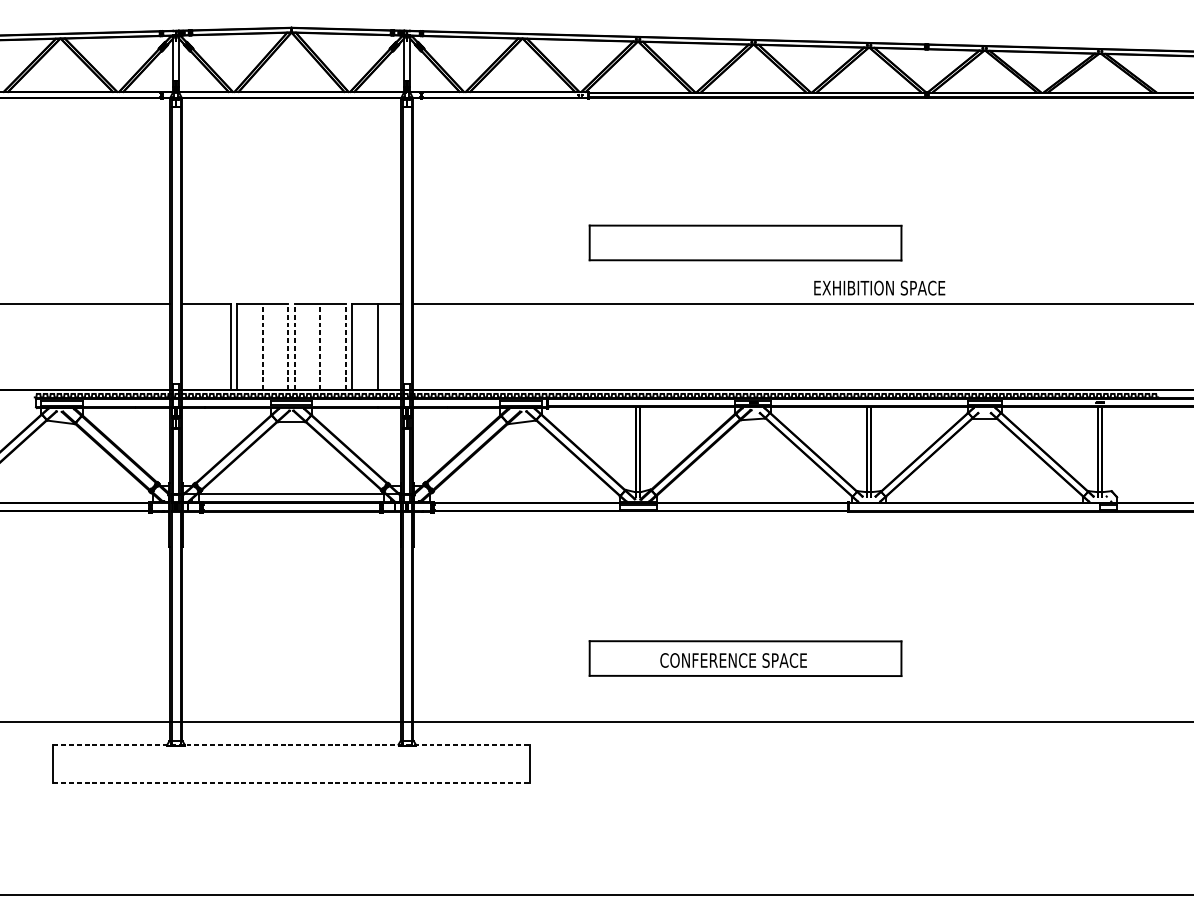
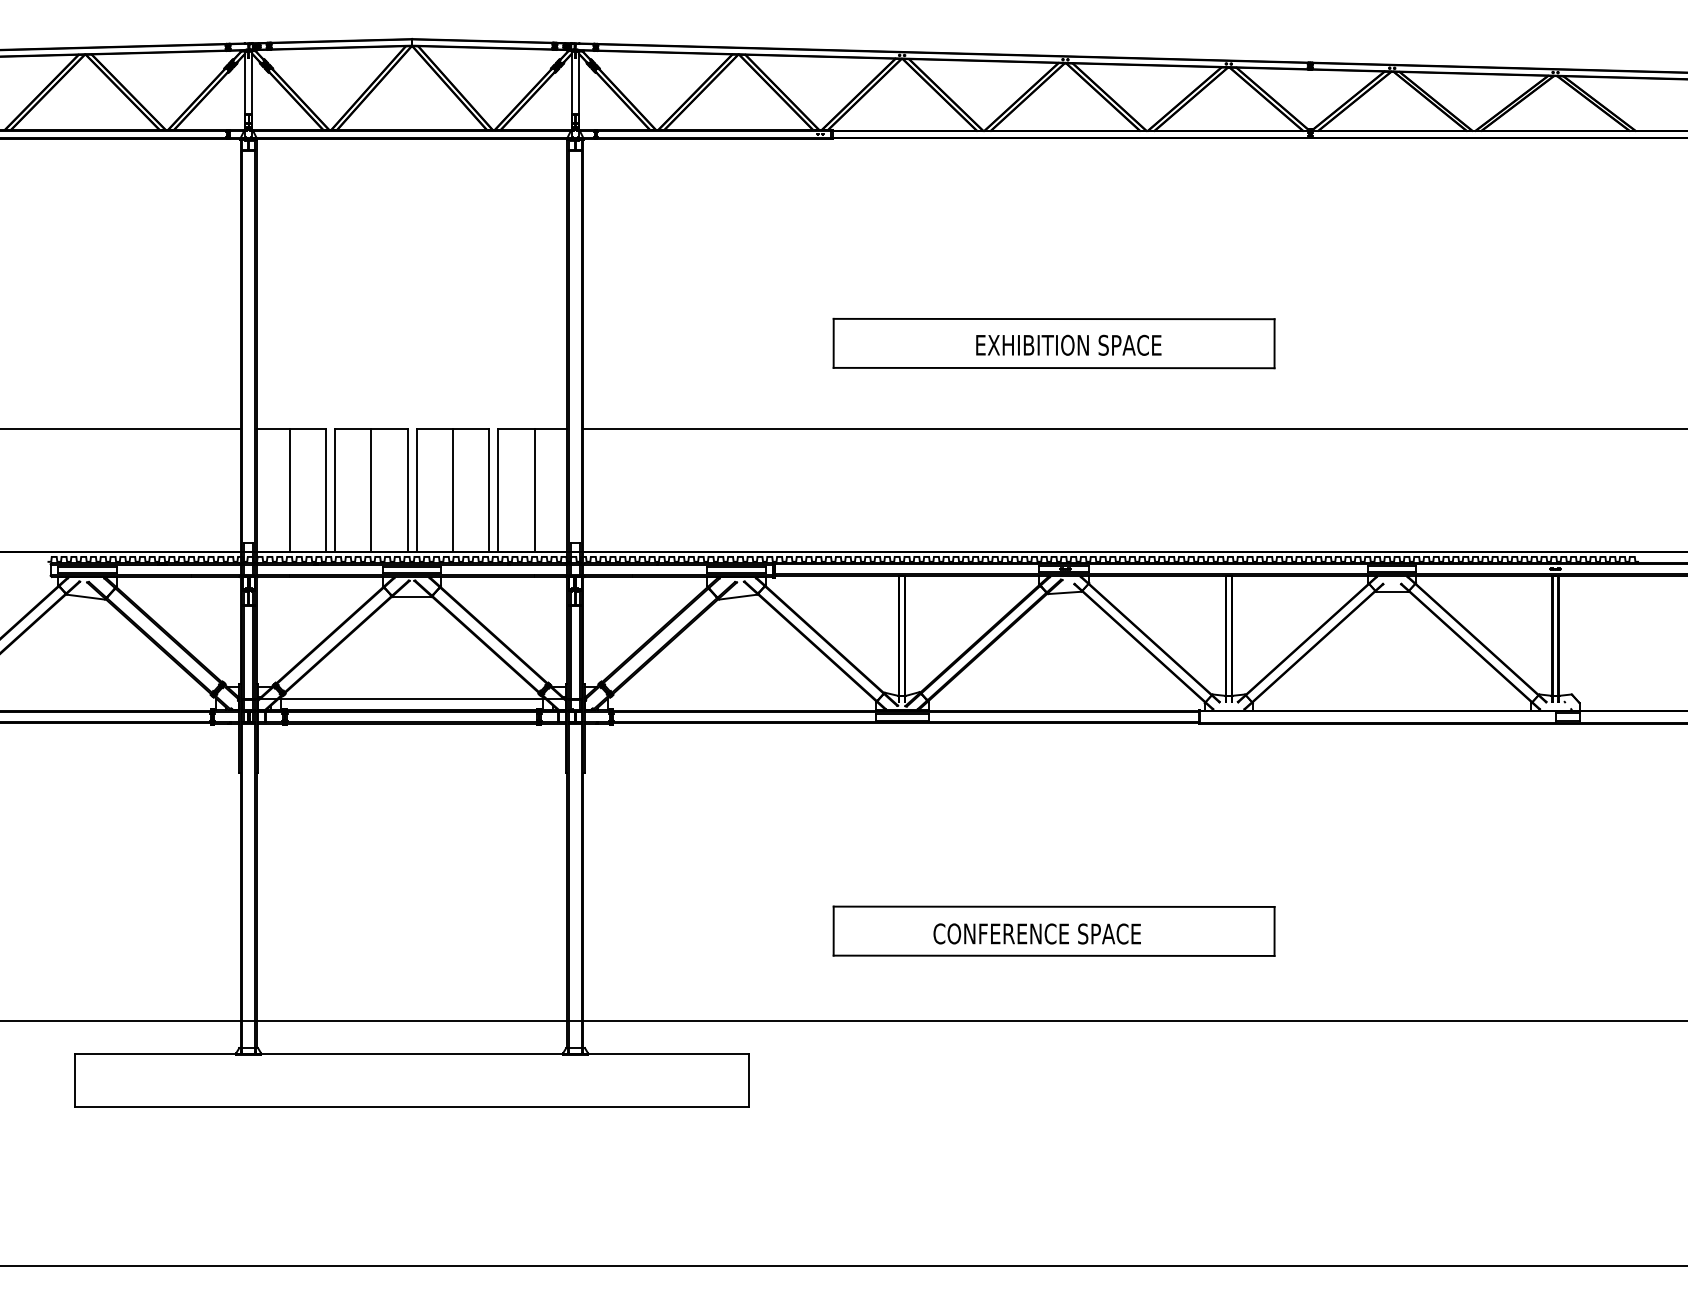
text: (879, 287) -> (1068, 344), moved
line: (204, 346) -> (289, 490), added
line: (262, 346) -> (371, 489), dashed -> solid
line: (288, 346) -> (407, 489), dashed -> solid
line: (294, 346) -> (416, 489), dashed -> solid
line: (320, 346) -> (452, 489), dashed -> solid
line: (346, 346) -> (489, 489), dashed -> solid
line: (291, 745) -> (412, 1053), dashed -> solid
line: (291, 783) -> (412, 1107), dashed -> solid

